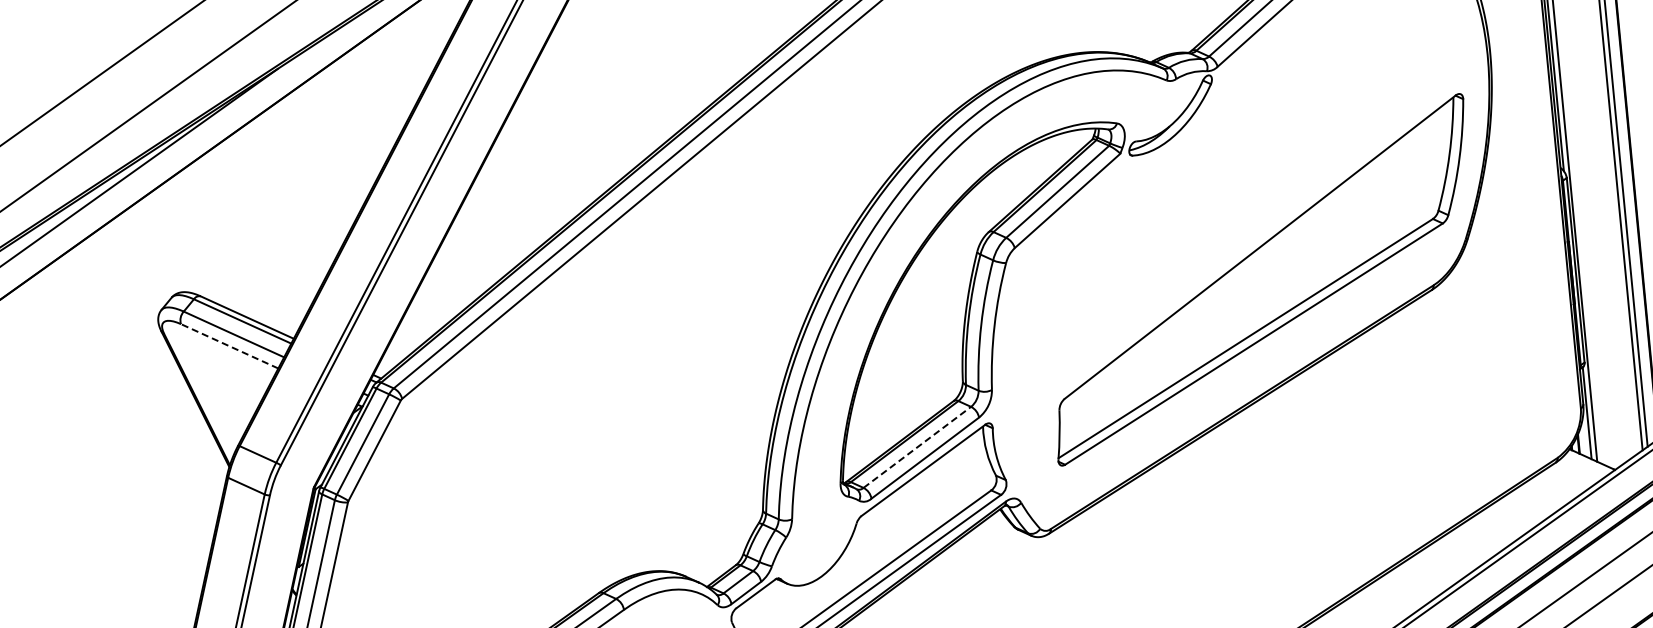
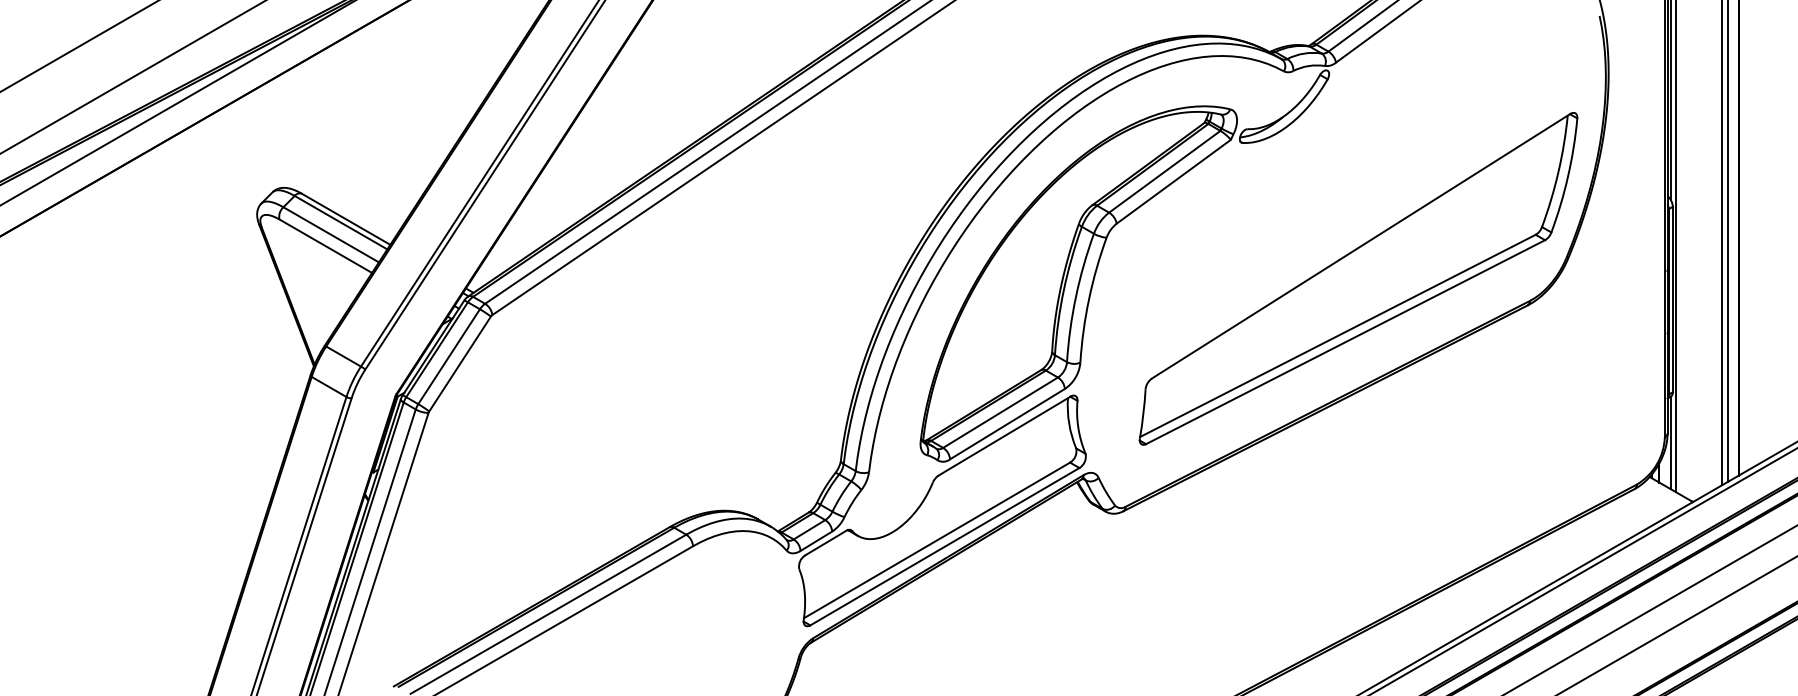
line: (229, 346) -> (325, 246), dashed -> solid
line: (917, 447) -> (1000, 412), dashed -> solid

